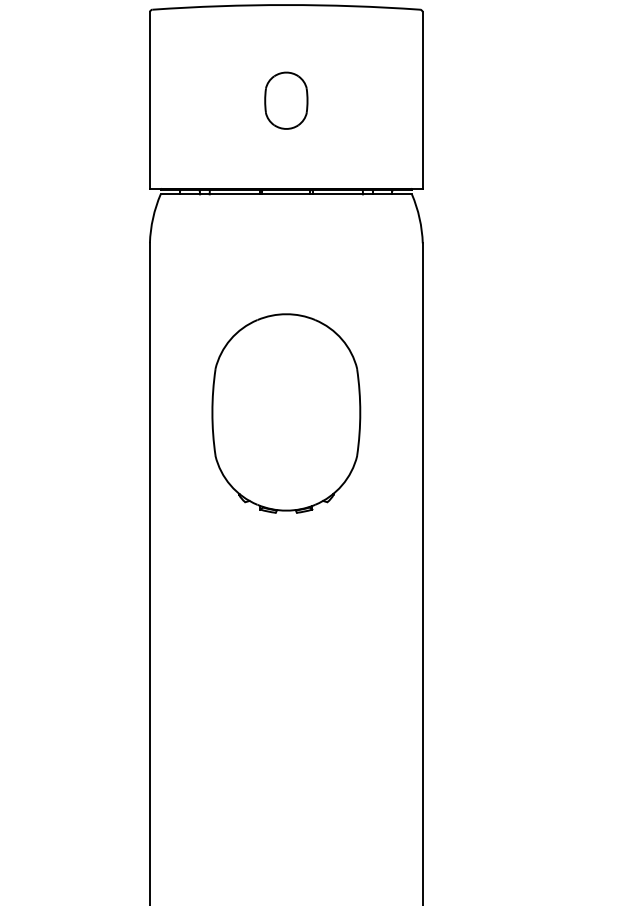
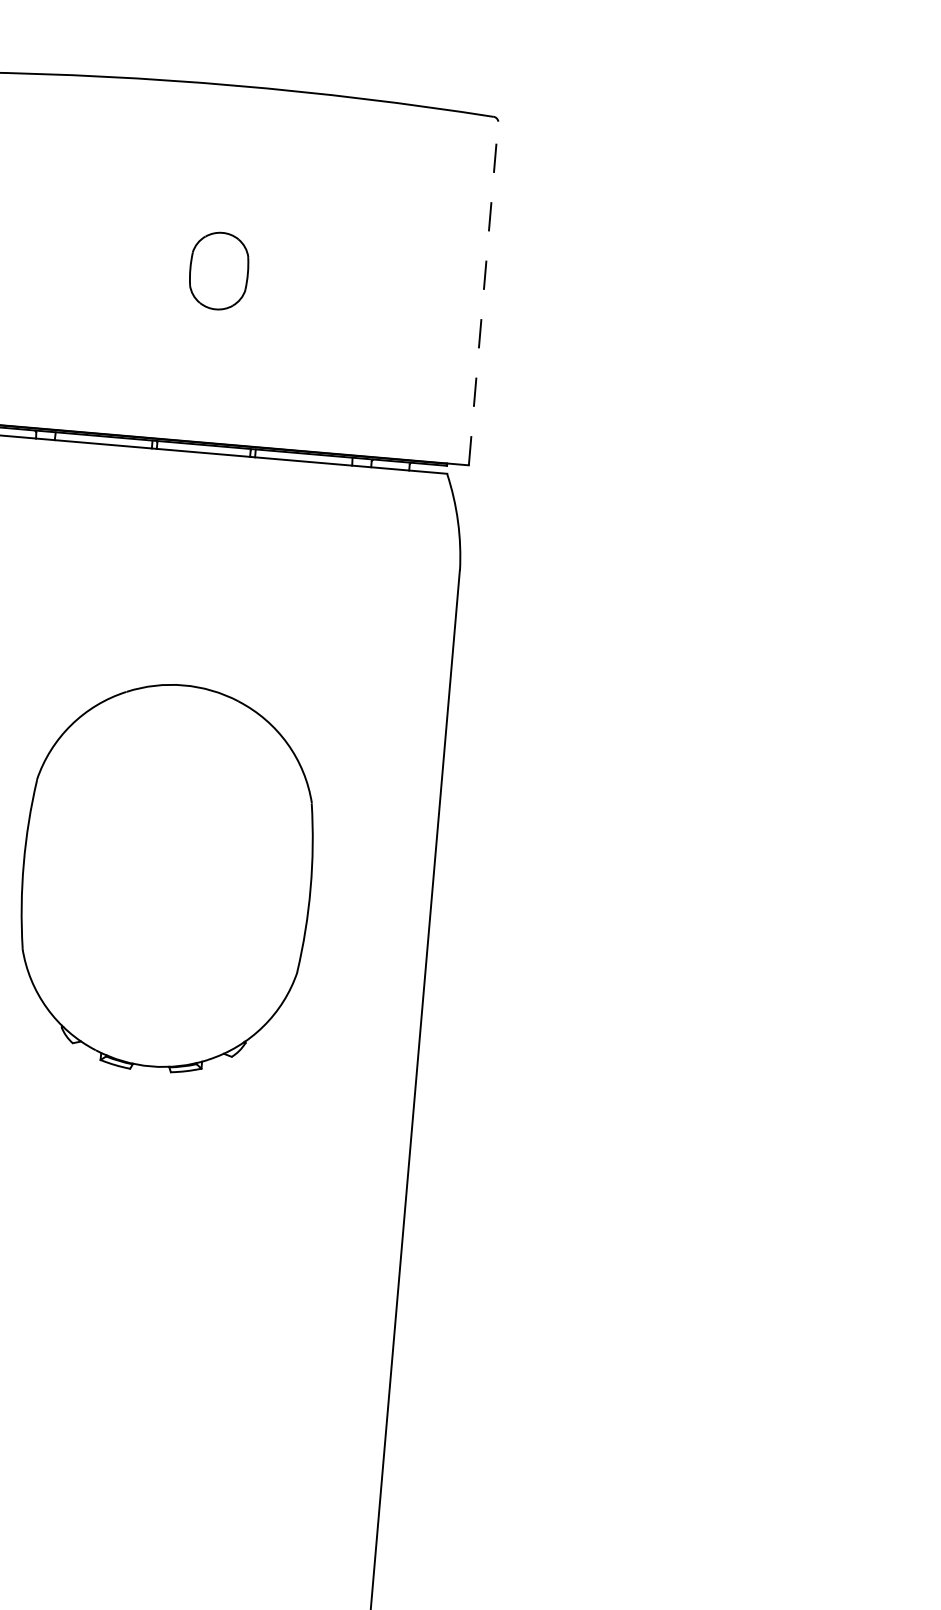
part: (286, 100) -> (219, 270), size x0.7
line: (422, 100) -> (483, 293), solid -> dashed

